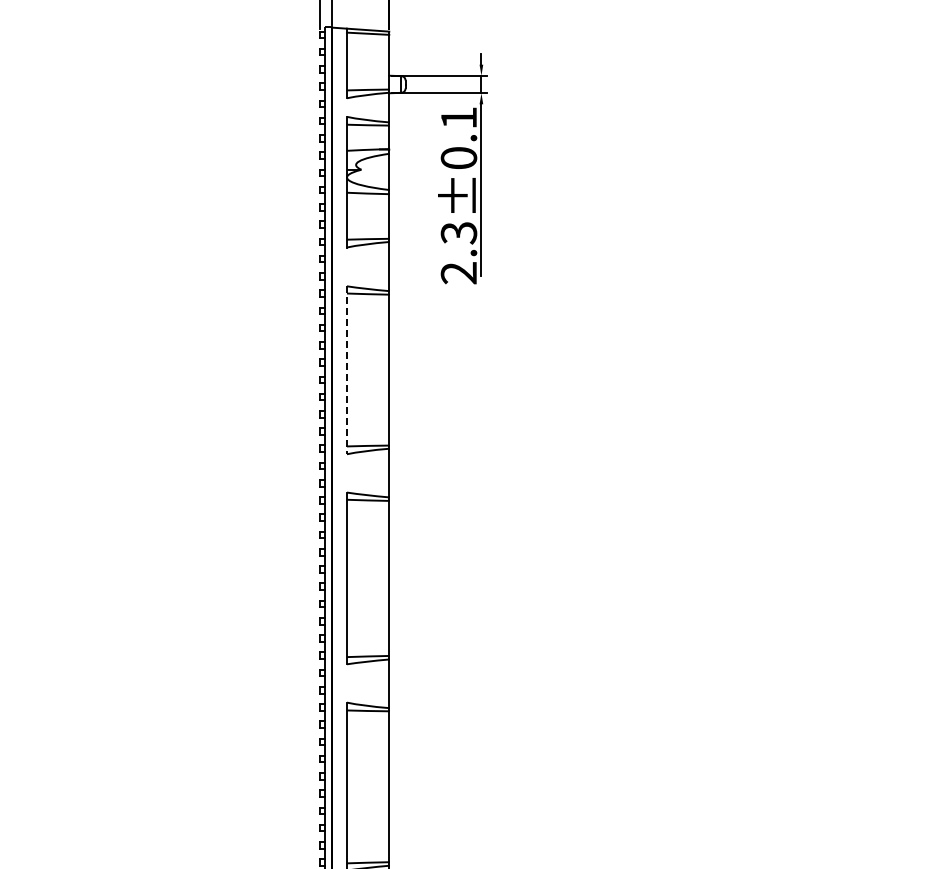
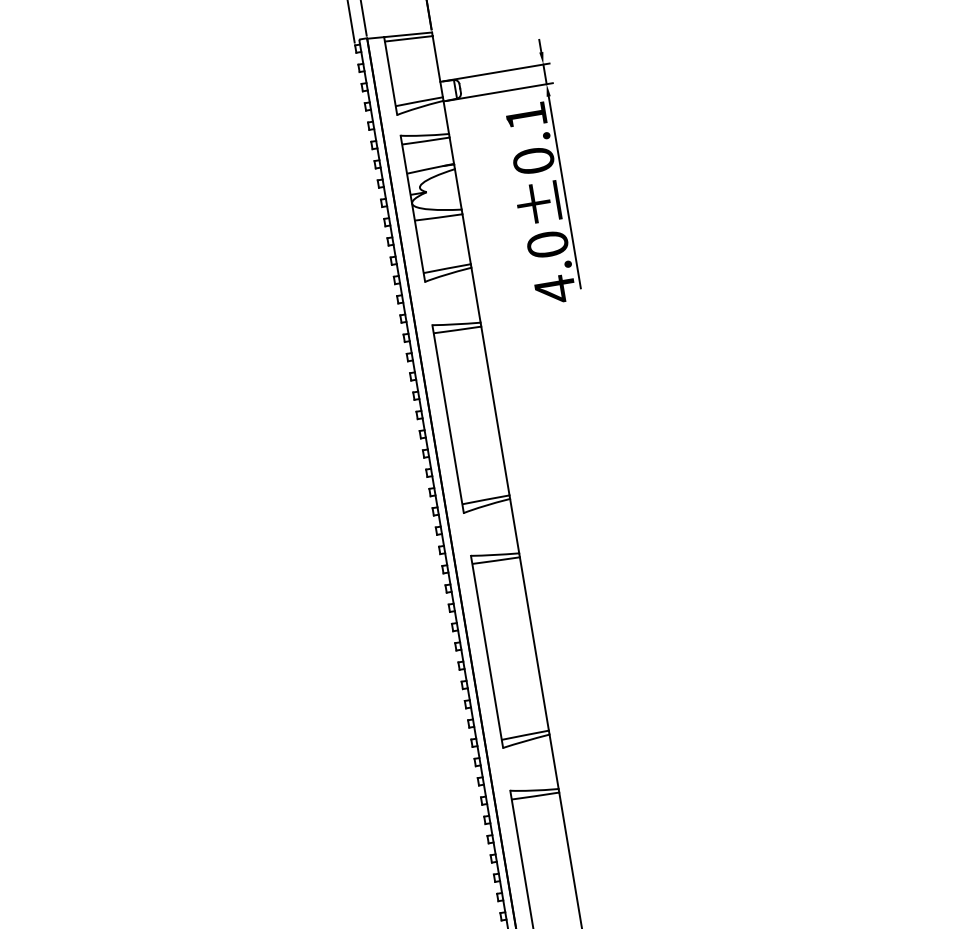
text: (458, 253) -> (551, 267), 2.3±0.1 -> 4.0±0.1
line: (346, 370) -> (447, 419), dashed -> solid

